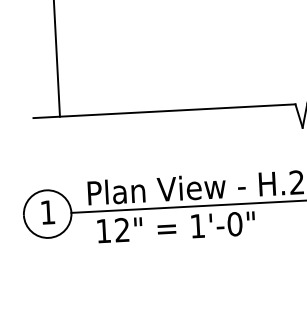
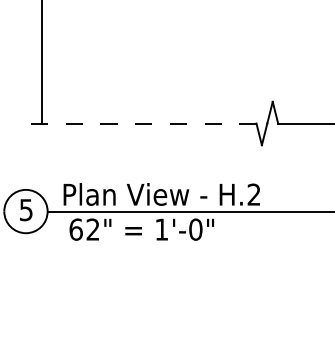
line: (163, 111) -> (136, 123), solid -> dashed
text: (48, 212) -> (26, 210), 1 -> 5
text: (103, 230) -> (75, 229), 12" -> 62"

